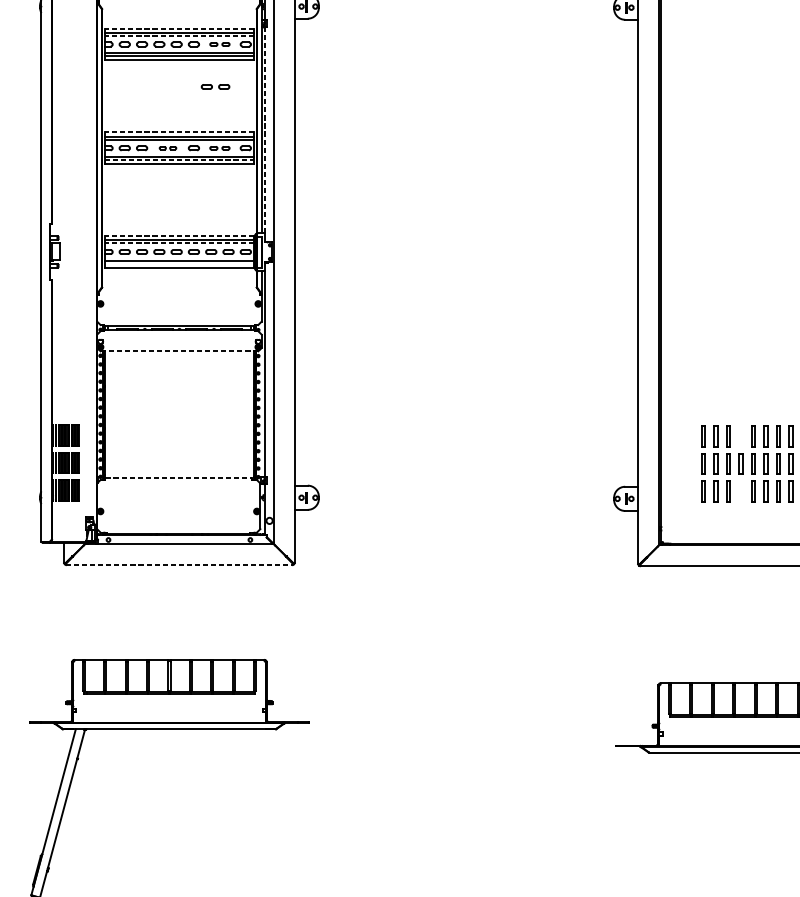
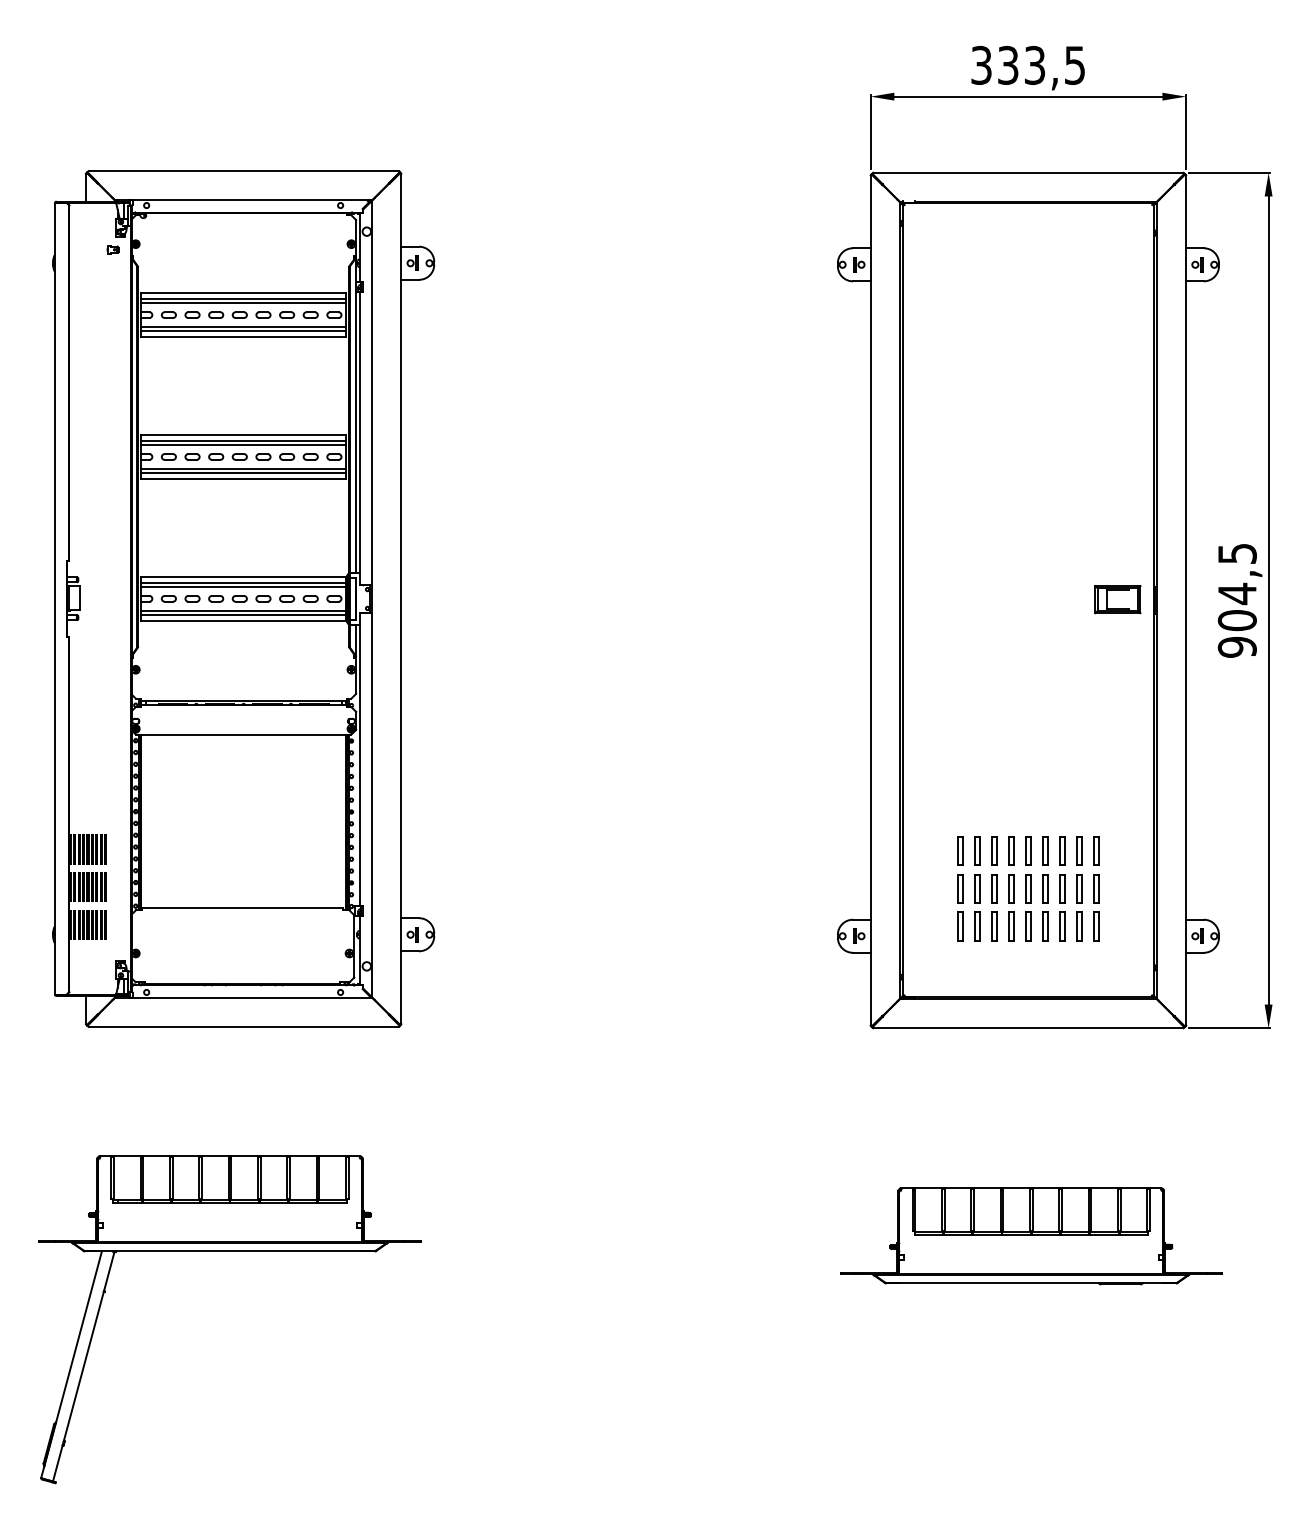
line: (179, 28) -> (243, 293), dashed -> solid
line: (179, 36) -> (243, 303), dashed -> solid
part: (219, 44) -> (298, 314), size x1.43
part: (215, 86) -> (292, 372), removed
line: (264, 130) -> (360, 432), dashed -> solid
line: (179, 132) -> (243, 435), dashed -> solid
part: (167, 147) -> (227, 456), size x1.67
part: (219, 147) -> (298, 456), size x1.43
line: (180, 160) -> (244, 473), dashed -> solid
line: (179, 236) -> (243, 577), dashed -> solid
line: (179, 243) -> (243, 587), dashed -> solid
line: (179, 263) -> (243, 614), added
line: (179, 351) -> (243, 734), dashed -> solid
part: (741, 436) -> (1011, 850), added
line: (179, 477) -> (243, 907), dashed -> solid
part: (741, 491) -> (1011, 926), added
line: (180, 564) -> (244, 1026), dashed -> solid

